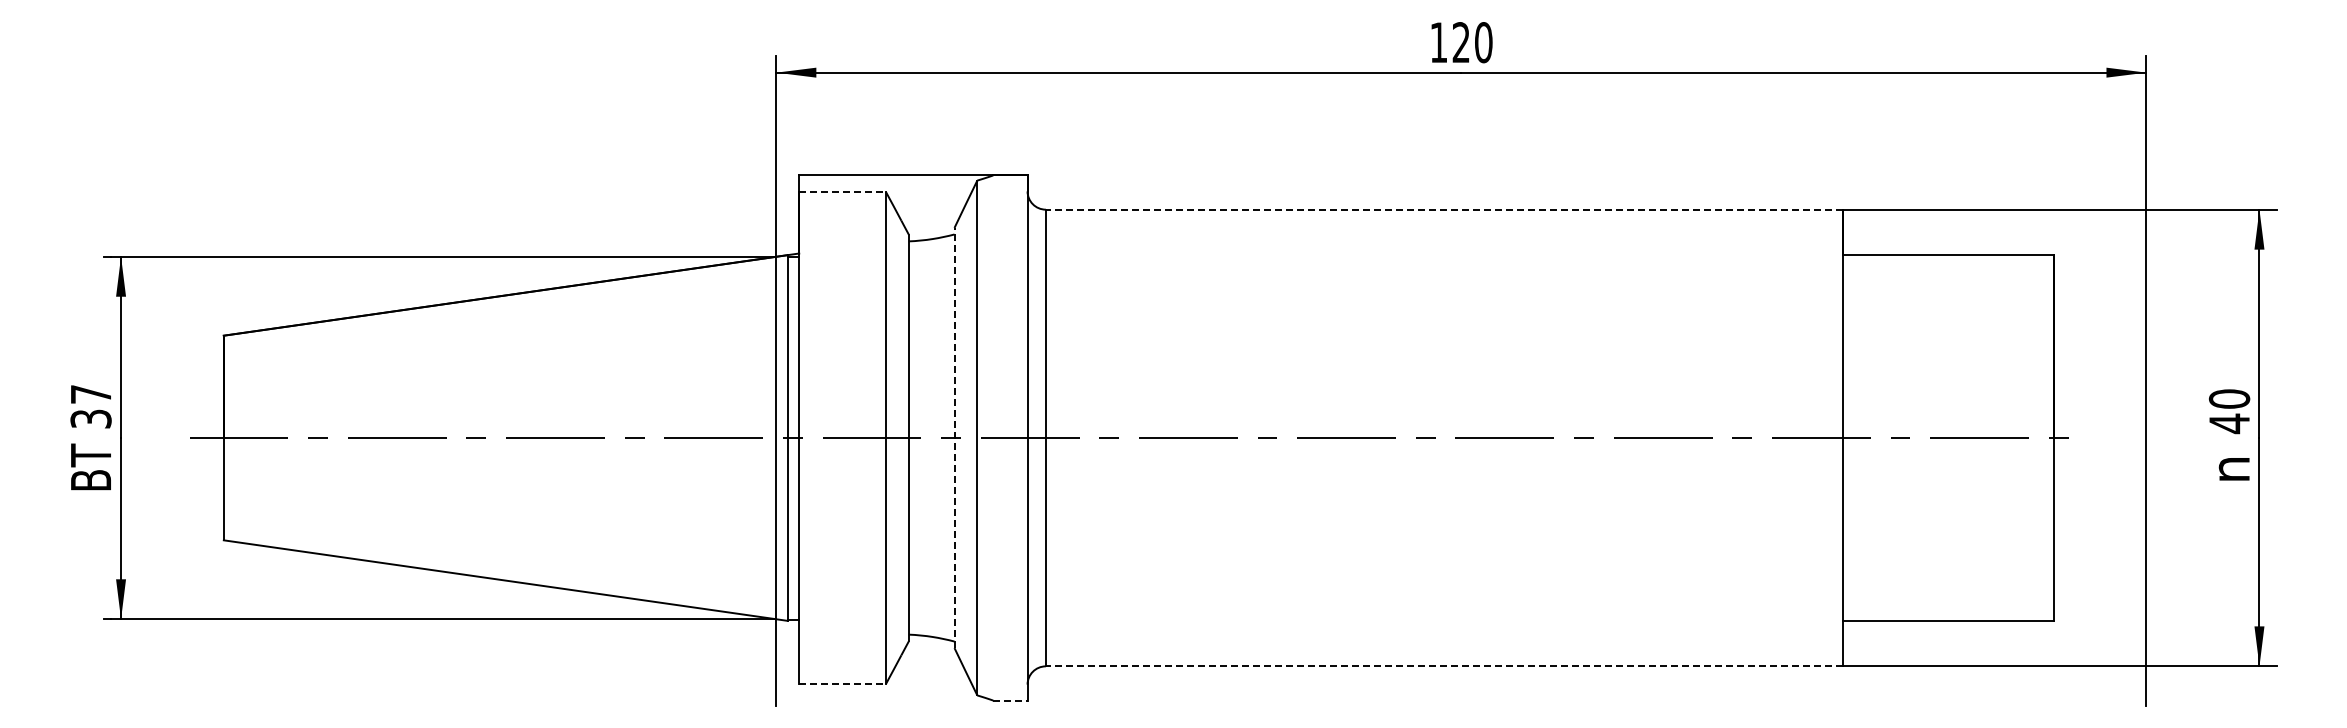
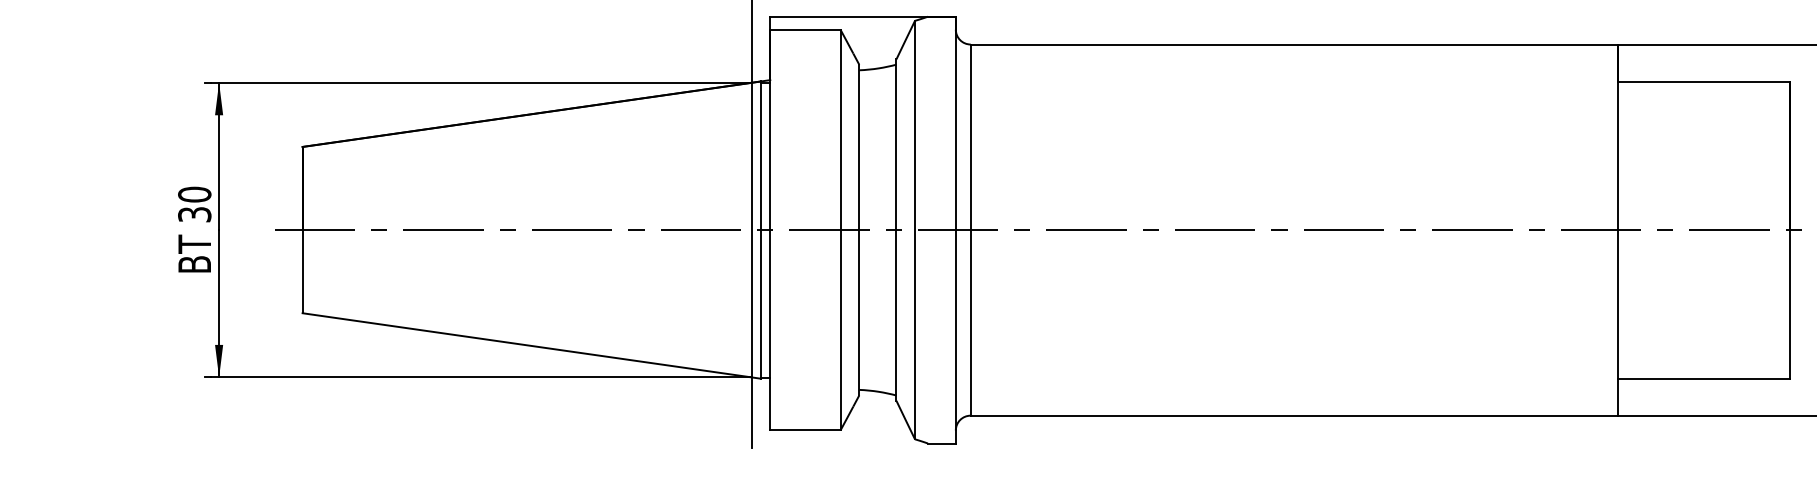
line: (843, 192) -> (806, 30), dashed -> solid
line: (1443, 209) -> (1293, 44), dashed -> solid
text: (90, 394) -> (194, 194), 37 -> 30
line: (954, 437) -> (896, 229), dashed -> solid
line: (1443, 666) -> (1293, 415), dashed -> solid
line: (843, 684) -> (806, 430), dashed -> solid
line: (1010, 700) -> (941, 443), dashed -> solid

